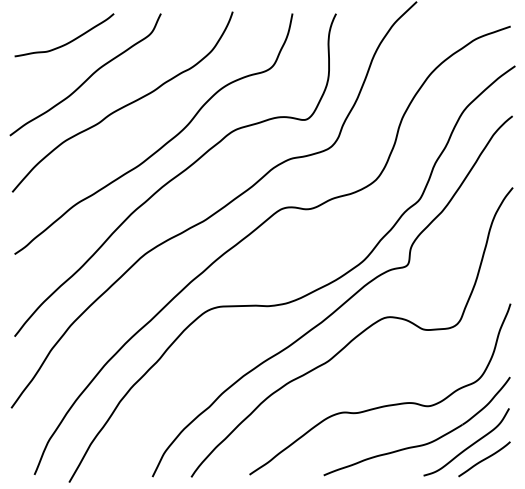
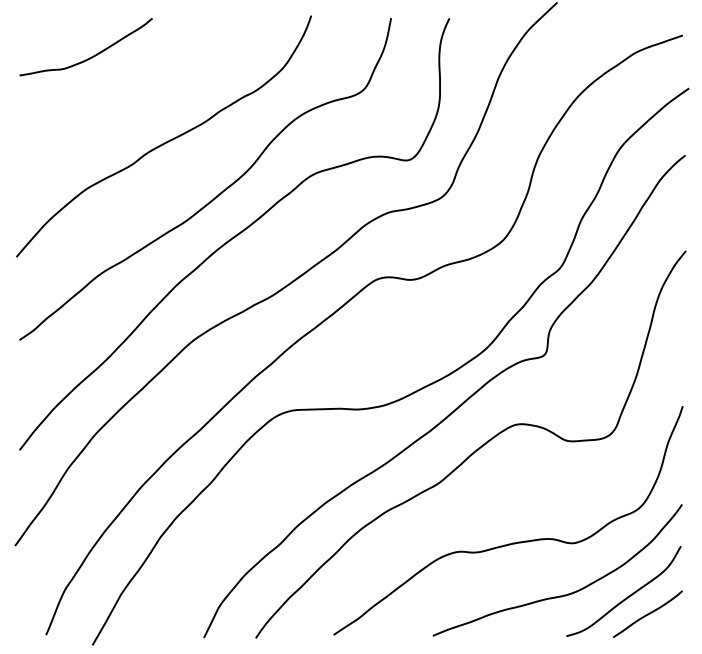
curve: (88, 77) -> (118, 103), removed

